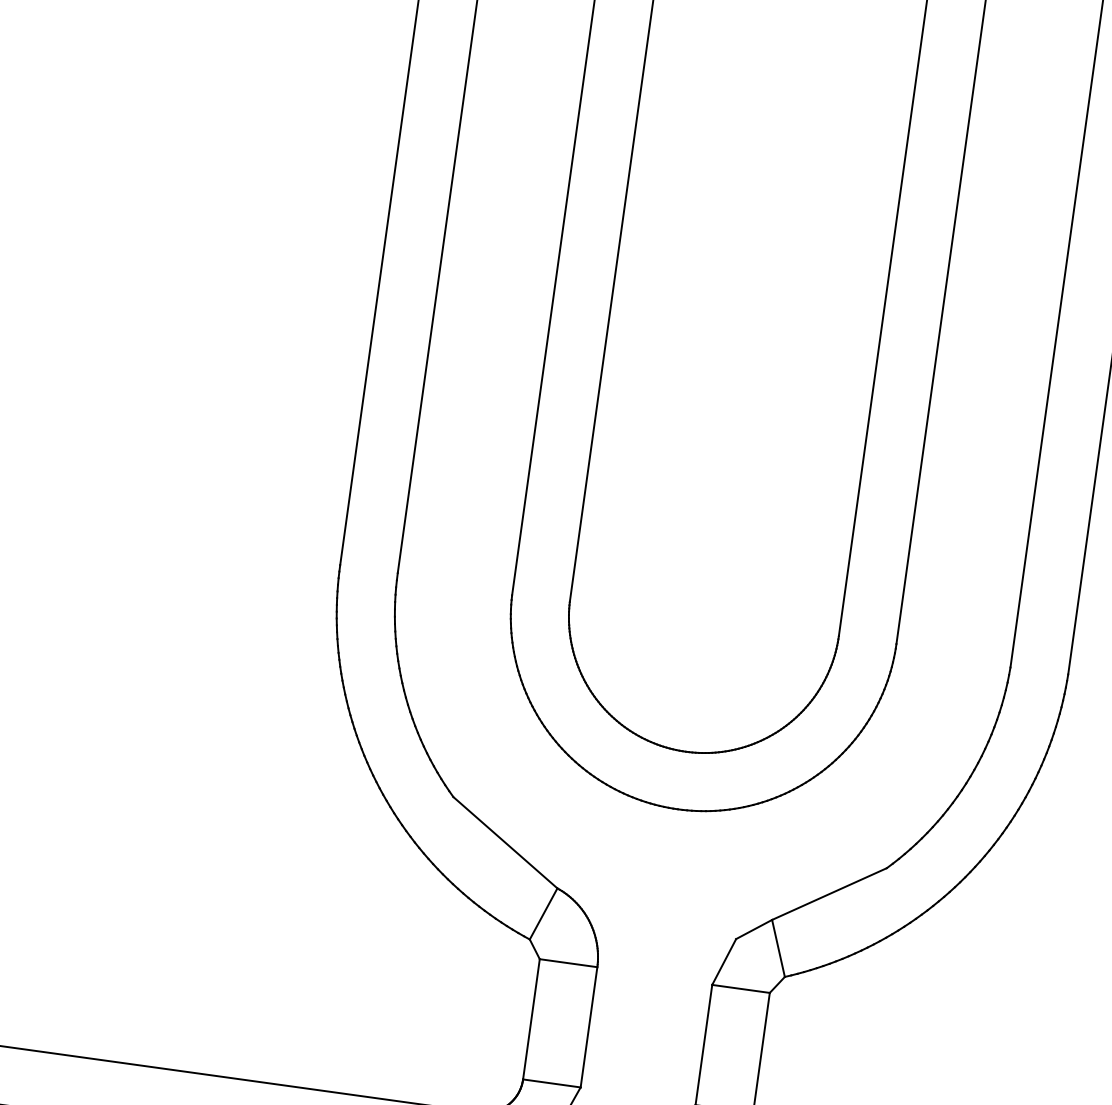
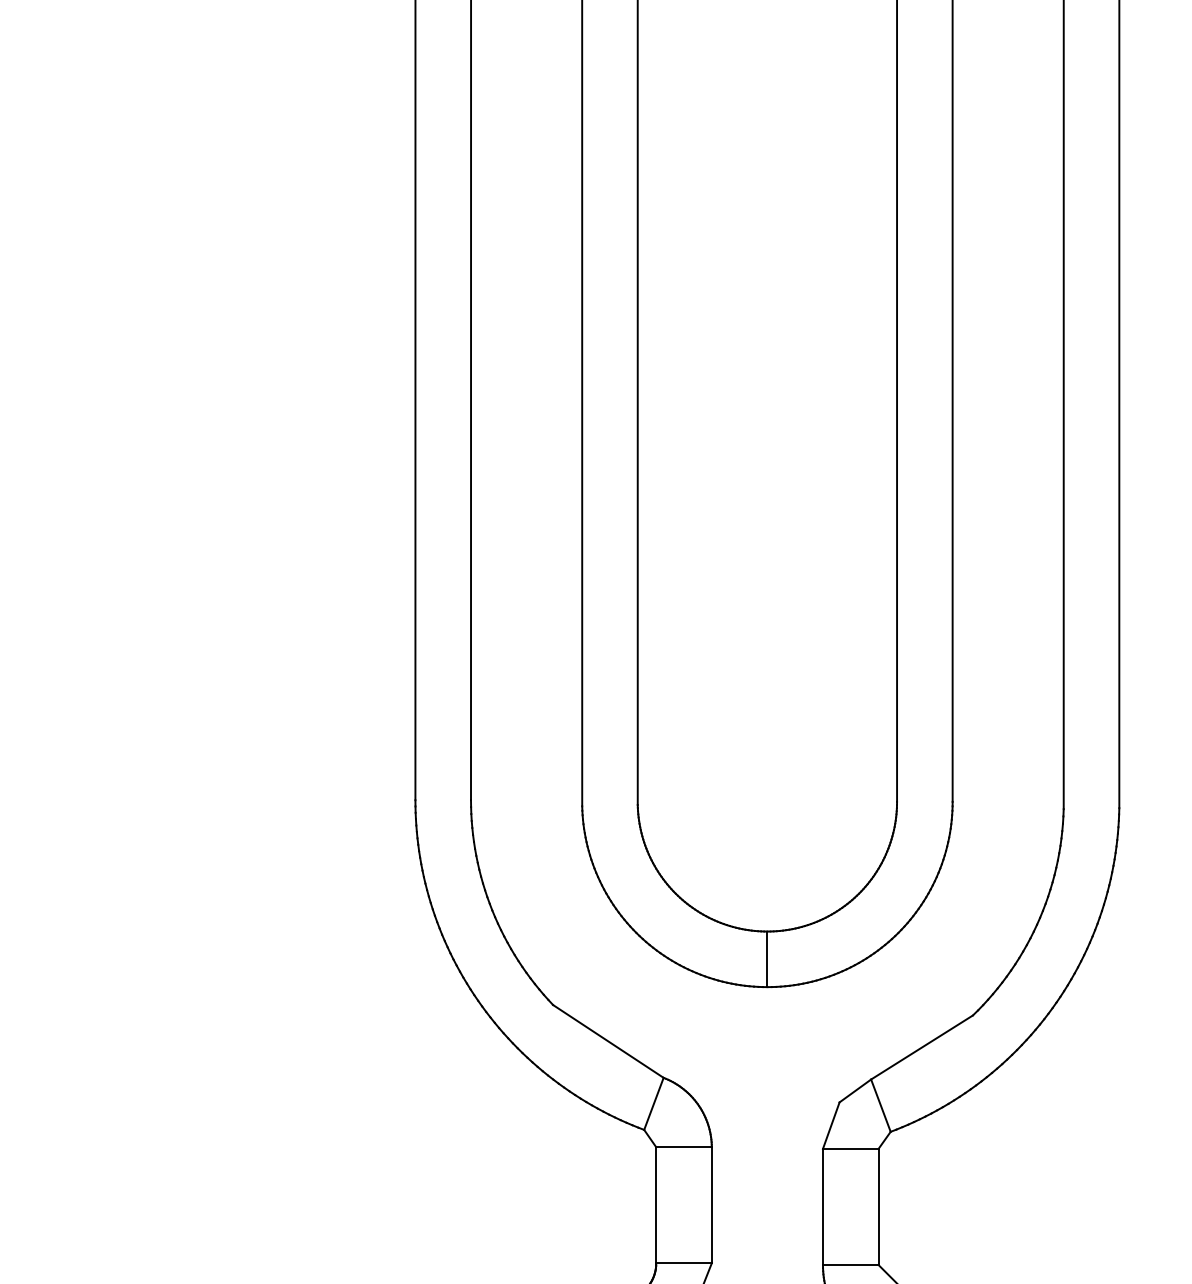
line: (682, 780) -> (767, 959), added

